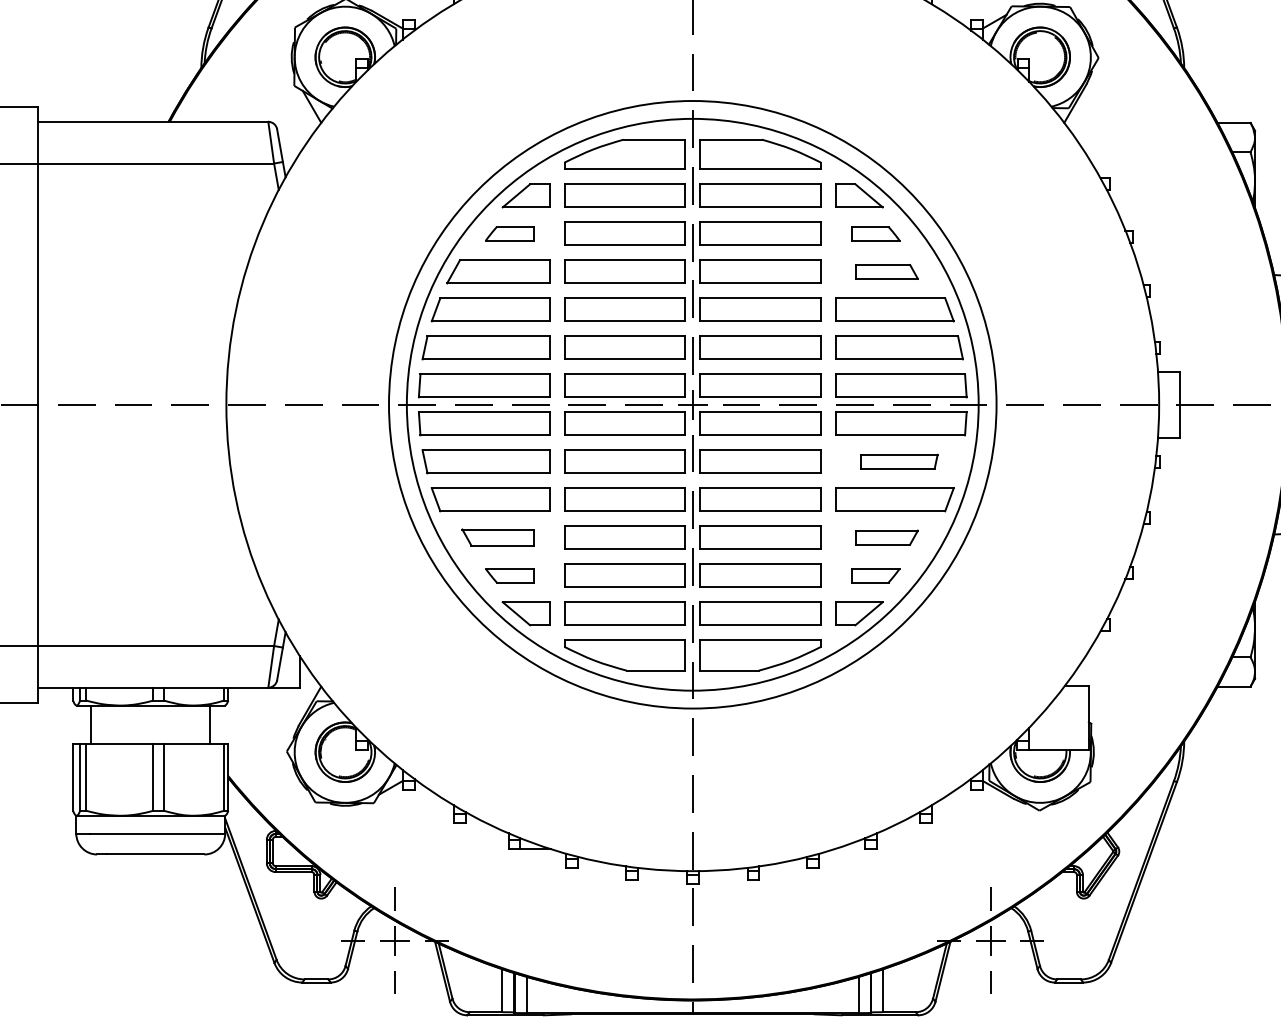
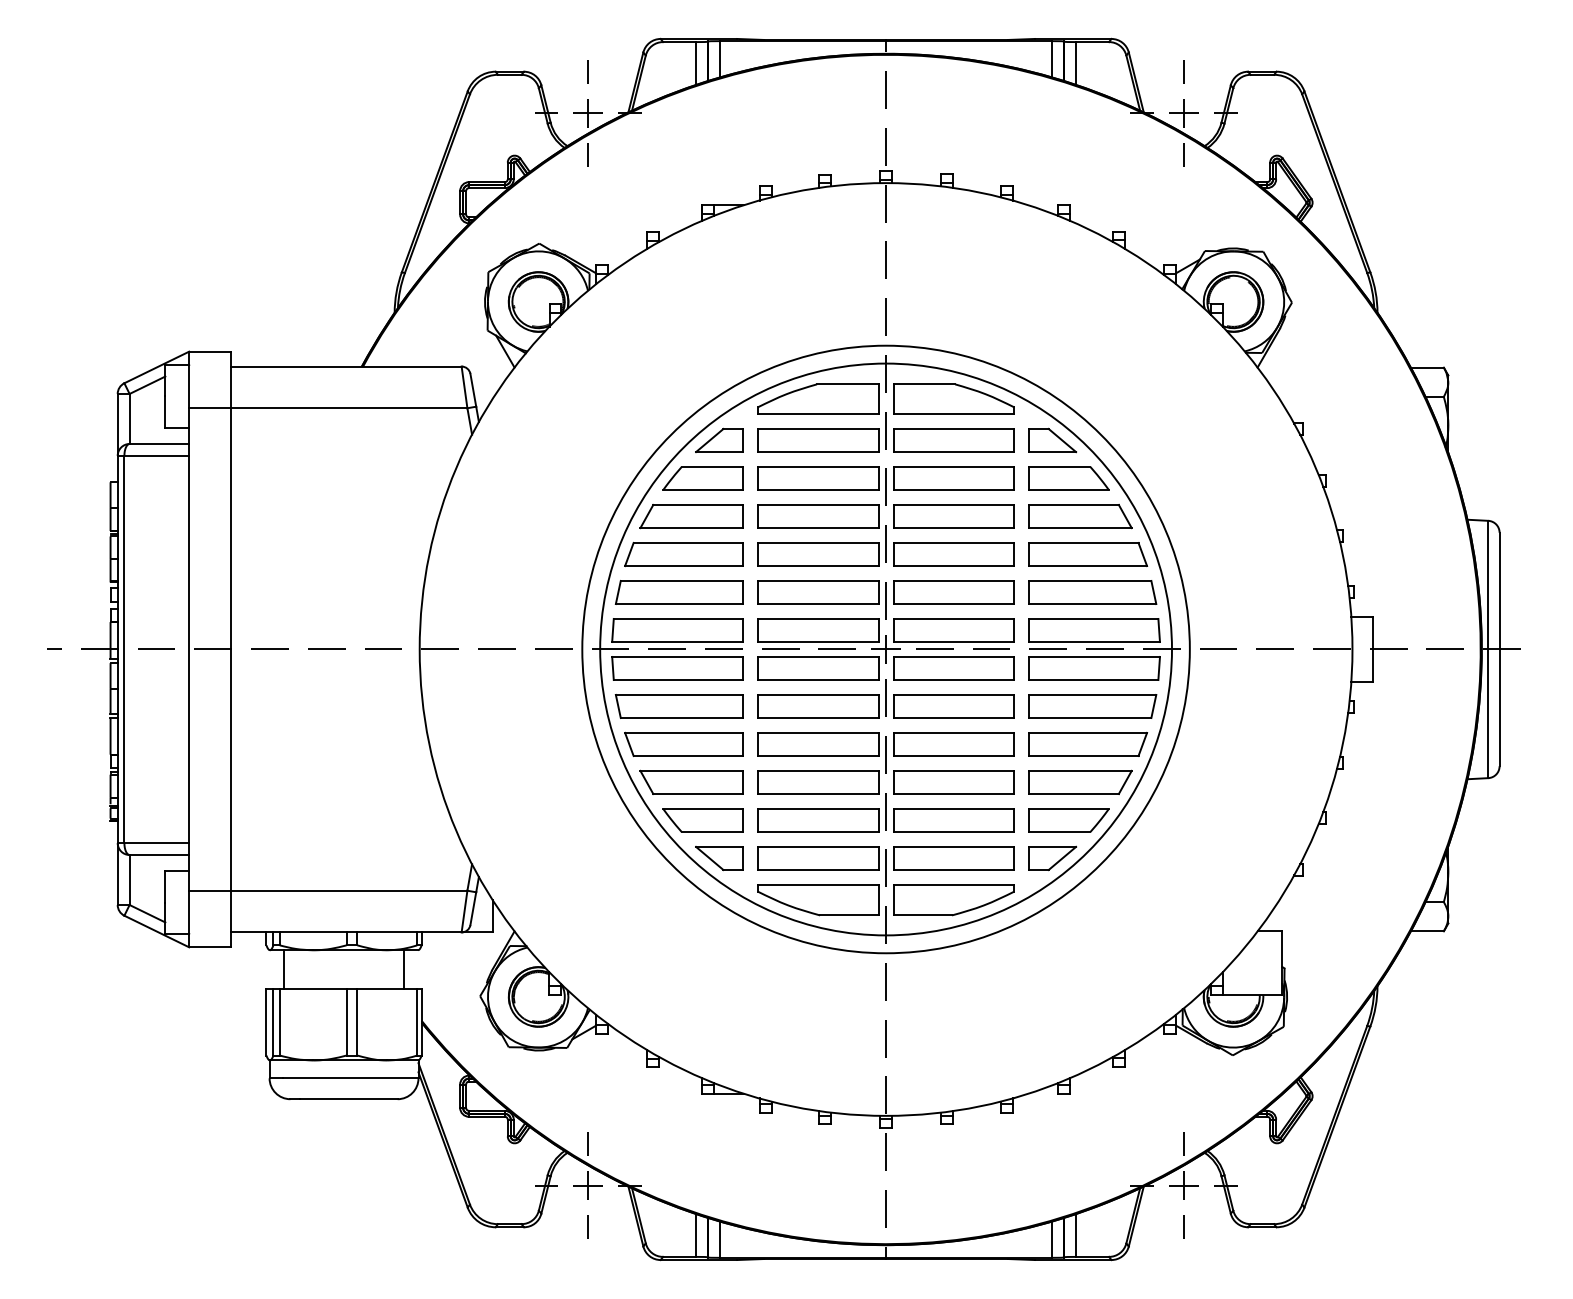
part: (509, 233) -> (702, 478), size x1.67
part: (875, 233) -> (1068, 478), size x1.67
part: (887, 271) -> (1080, 516), size x1.67
part: (899, 461) -> (1092, 706), size x1.67
part: (498, 536) -> (691, 781), size x1.43
part: (887, 536) -> (1080, 781), size x1.67
part: (509, 575) -> (702, 820), size x1.67
part: (875, 575) -> (1068, 820), size x1.67

